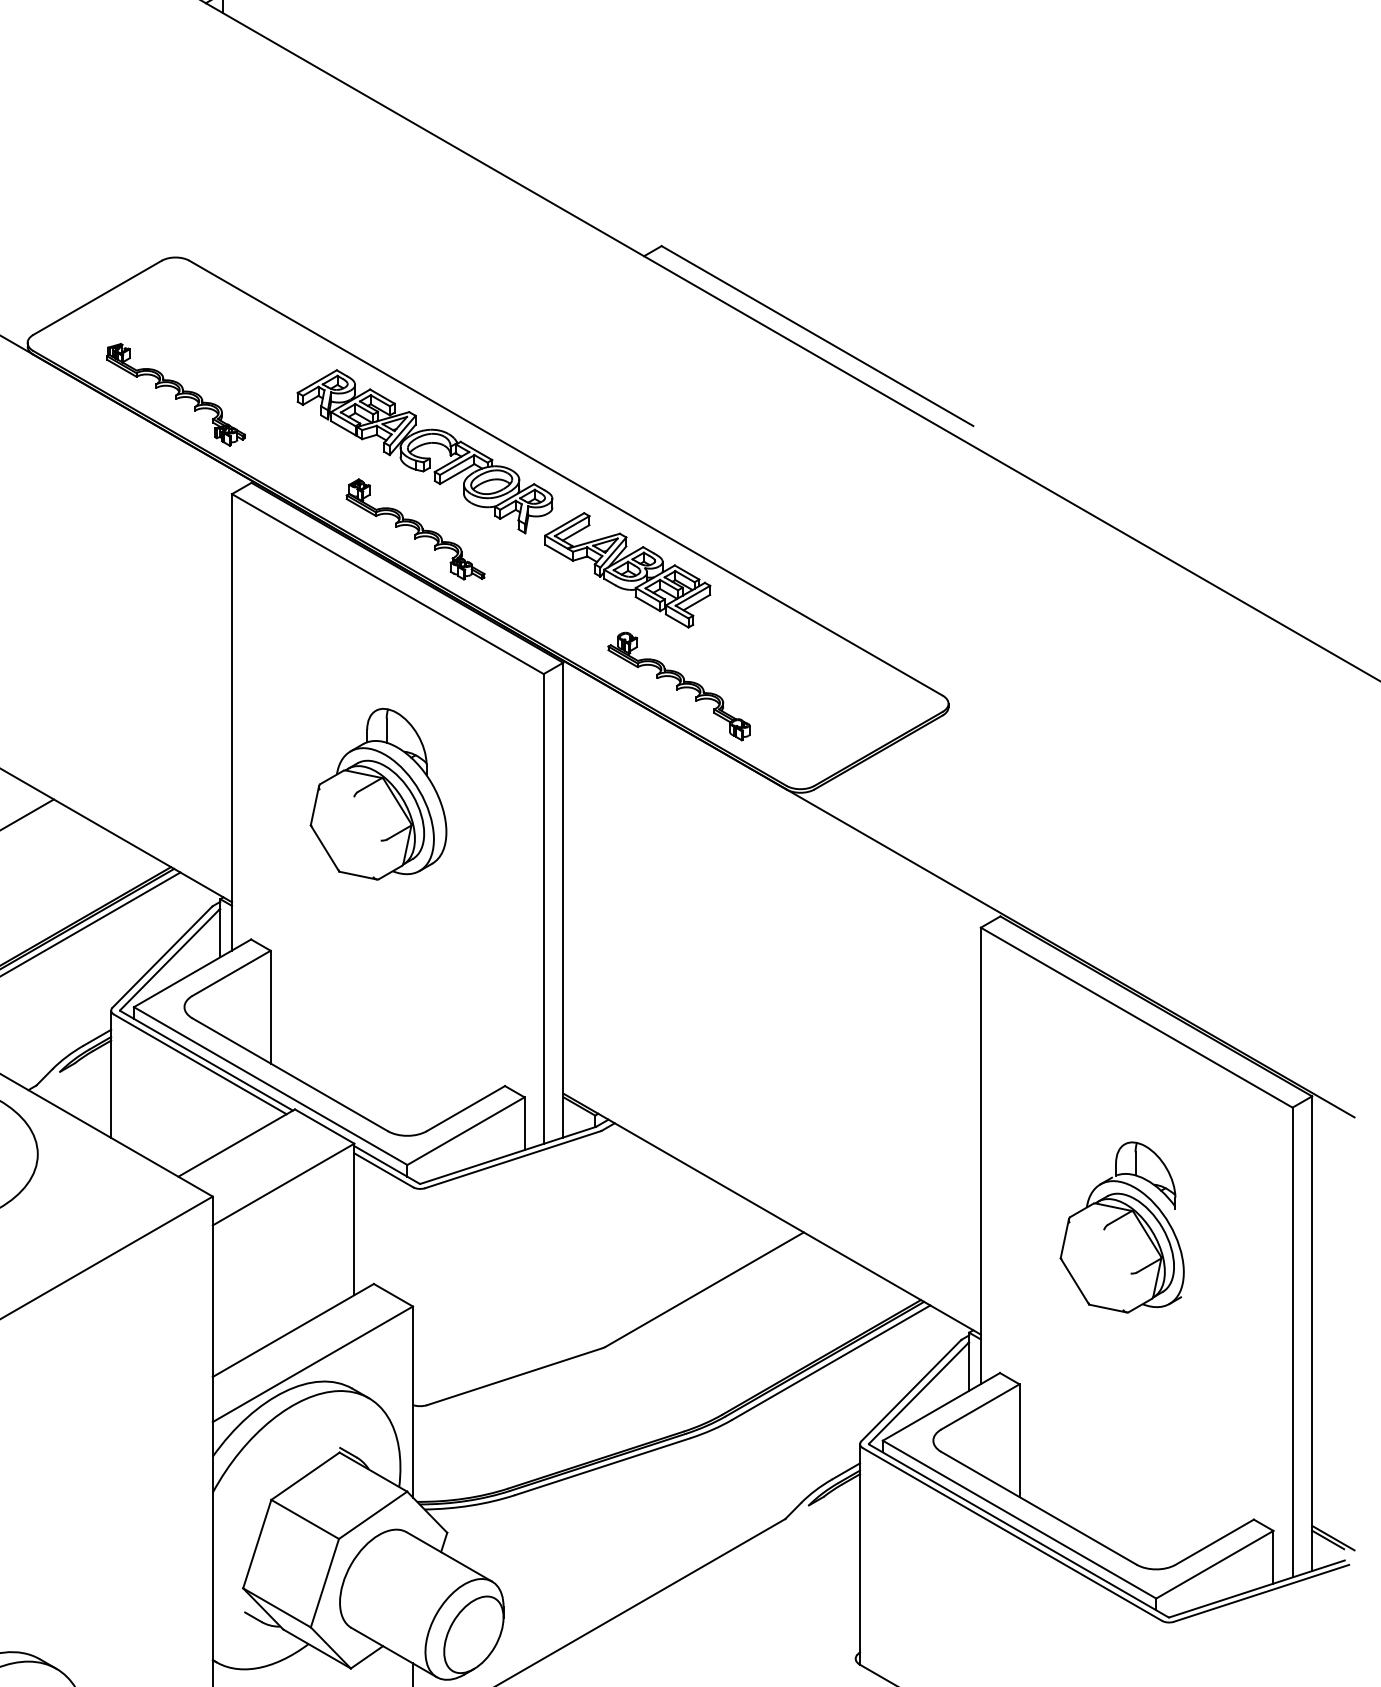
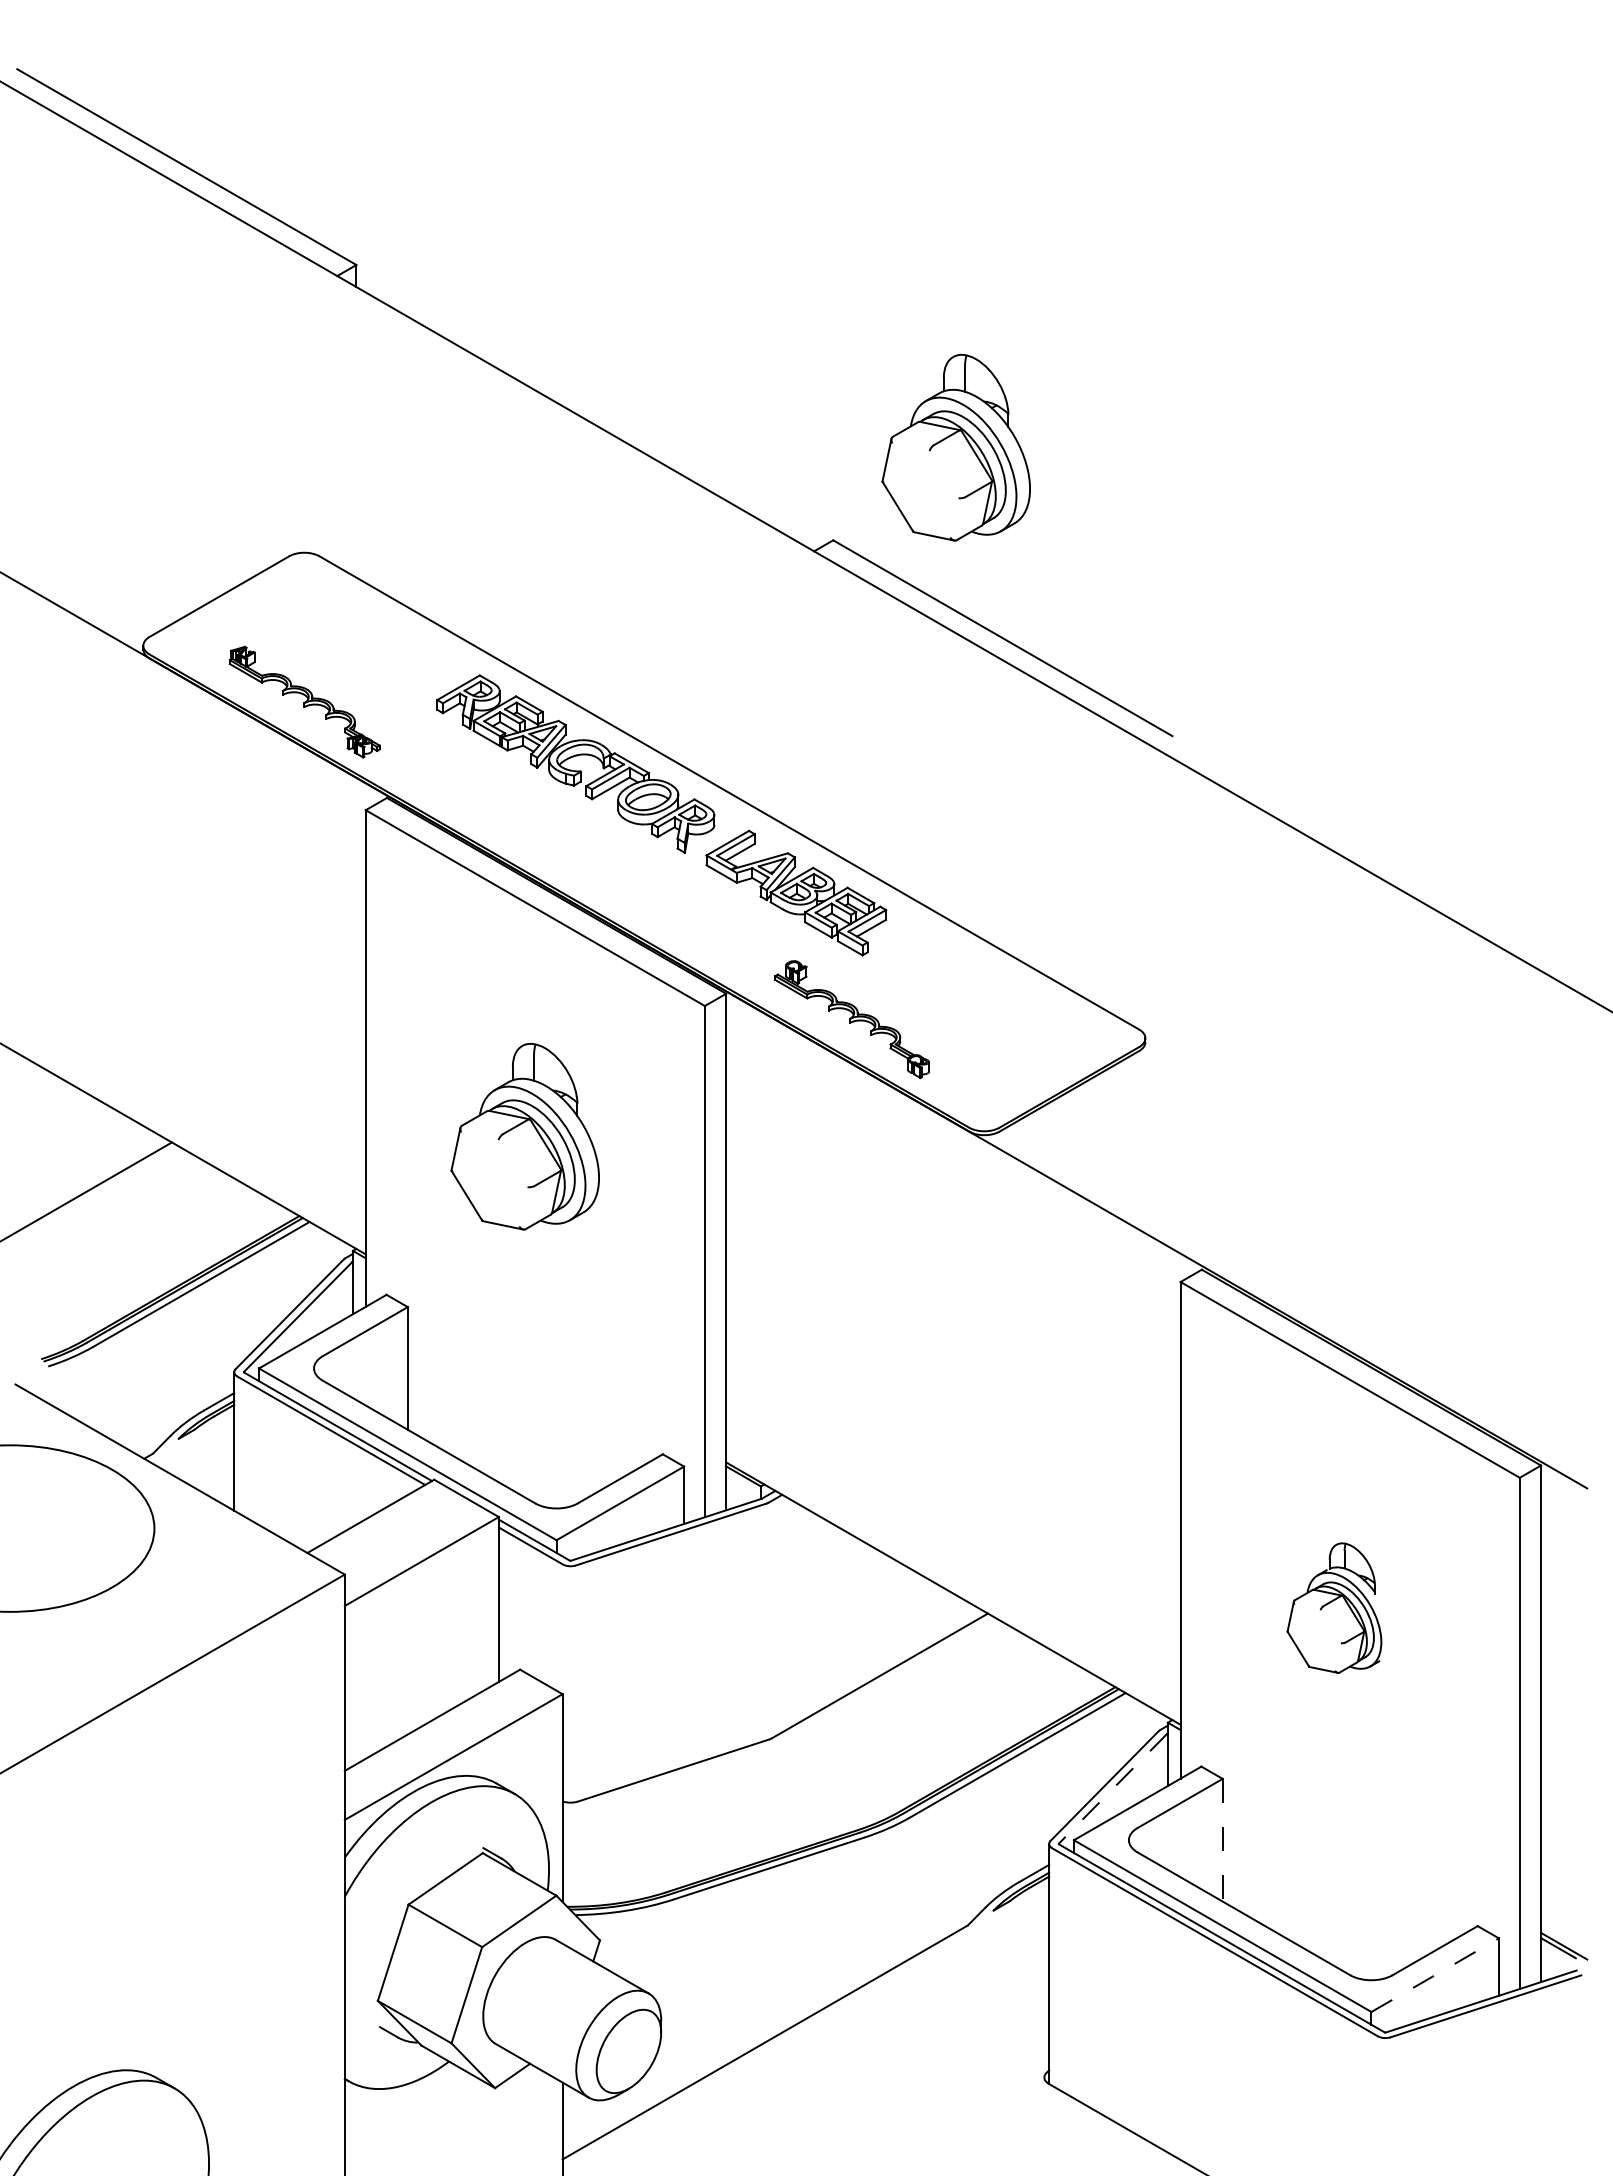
part: (774, 160) -> (955, 447), added
part: (415, 529) -> (565, 848), removed
part: (1122, 1226) -> (1334, 1607), size x0.7
line: (918, 1393) -> (1112, 1788), solid -> dashed
line: (1019, 1440) -> (1222, 1840), solid -> dashed
line: (1215, 1565) -> (1435, 1975), solid -> dashed

